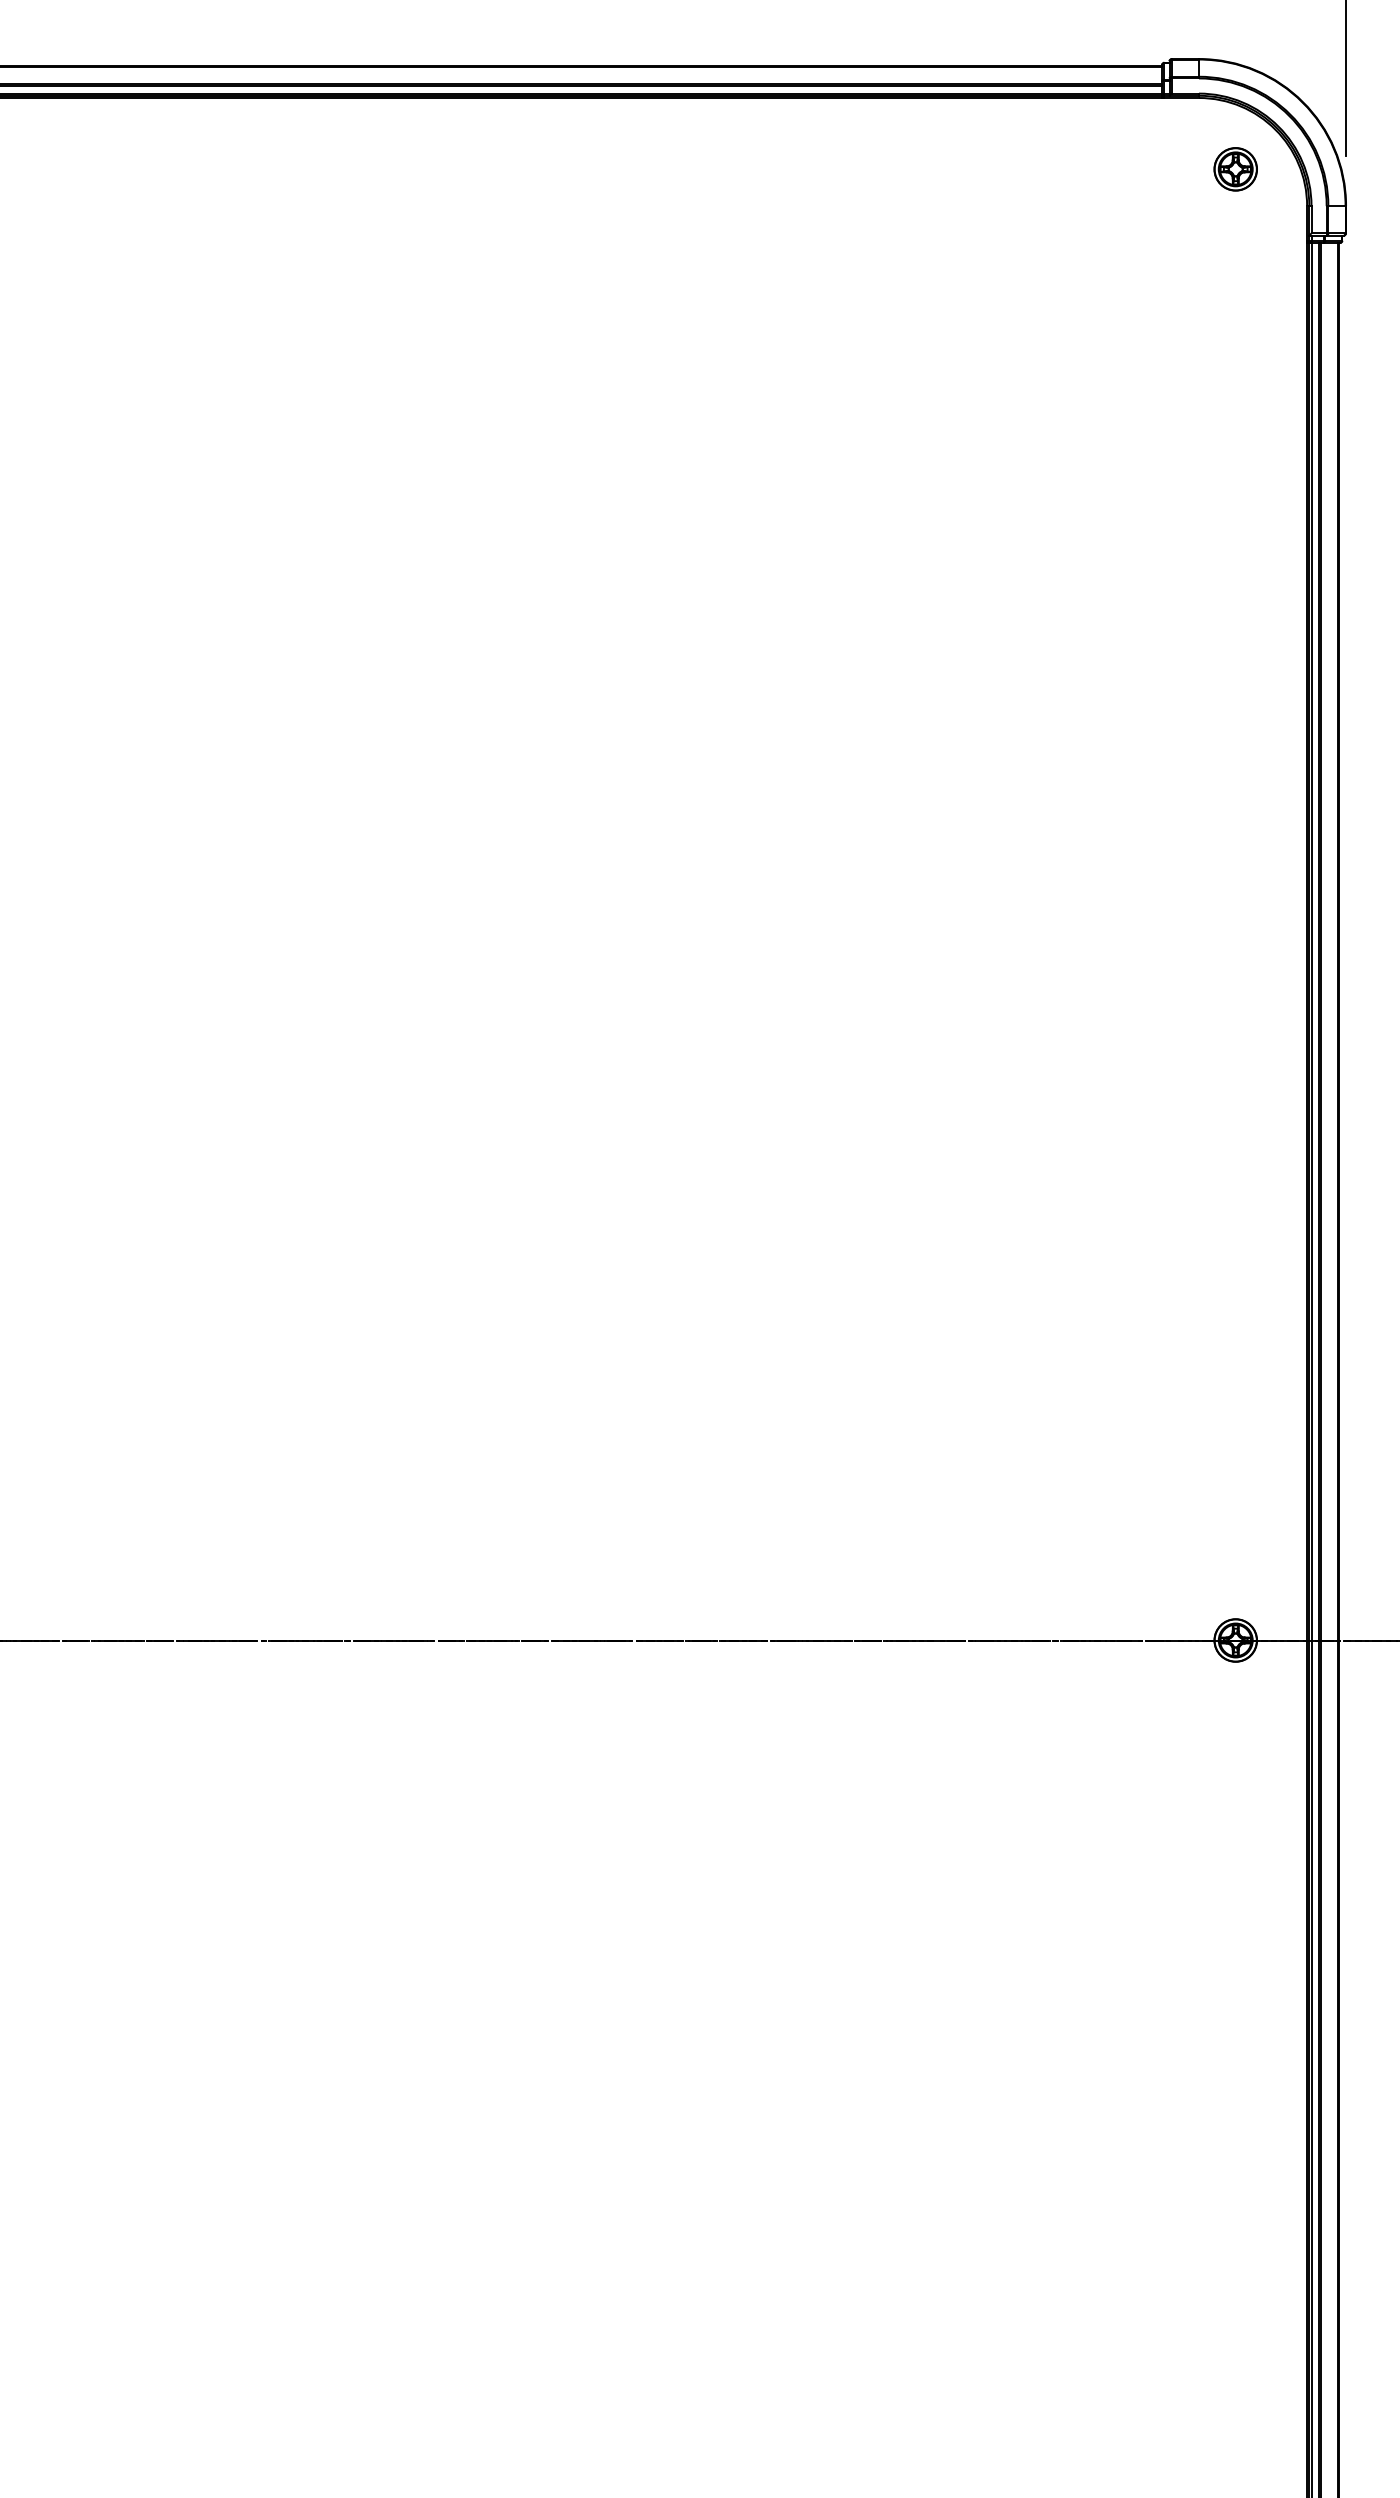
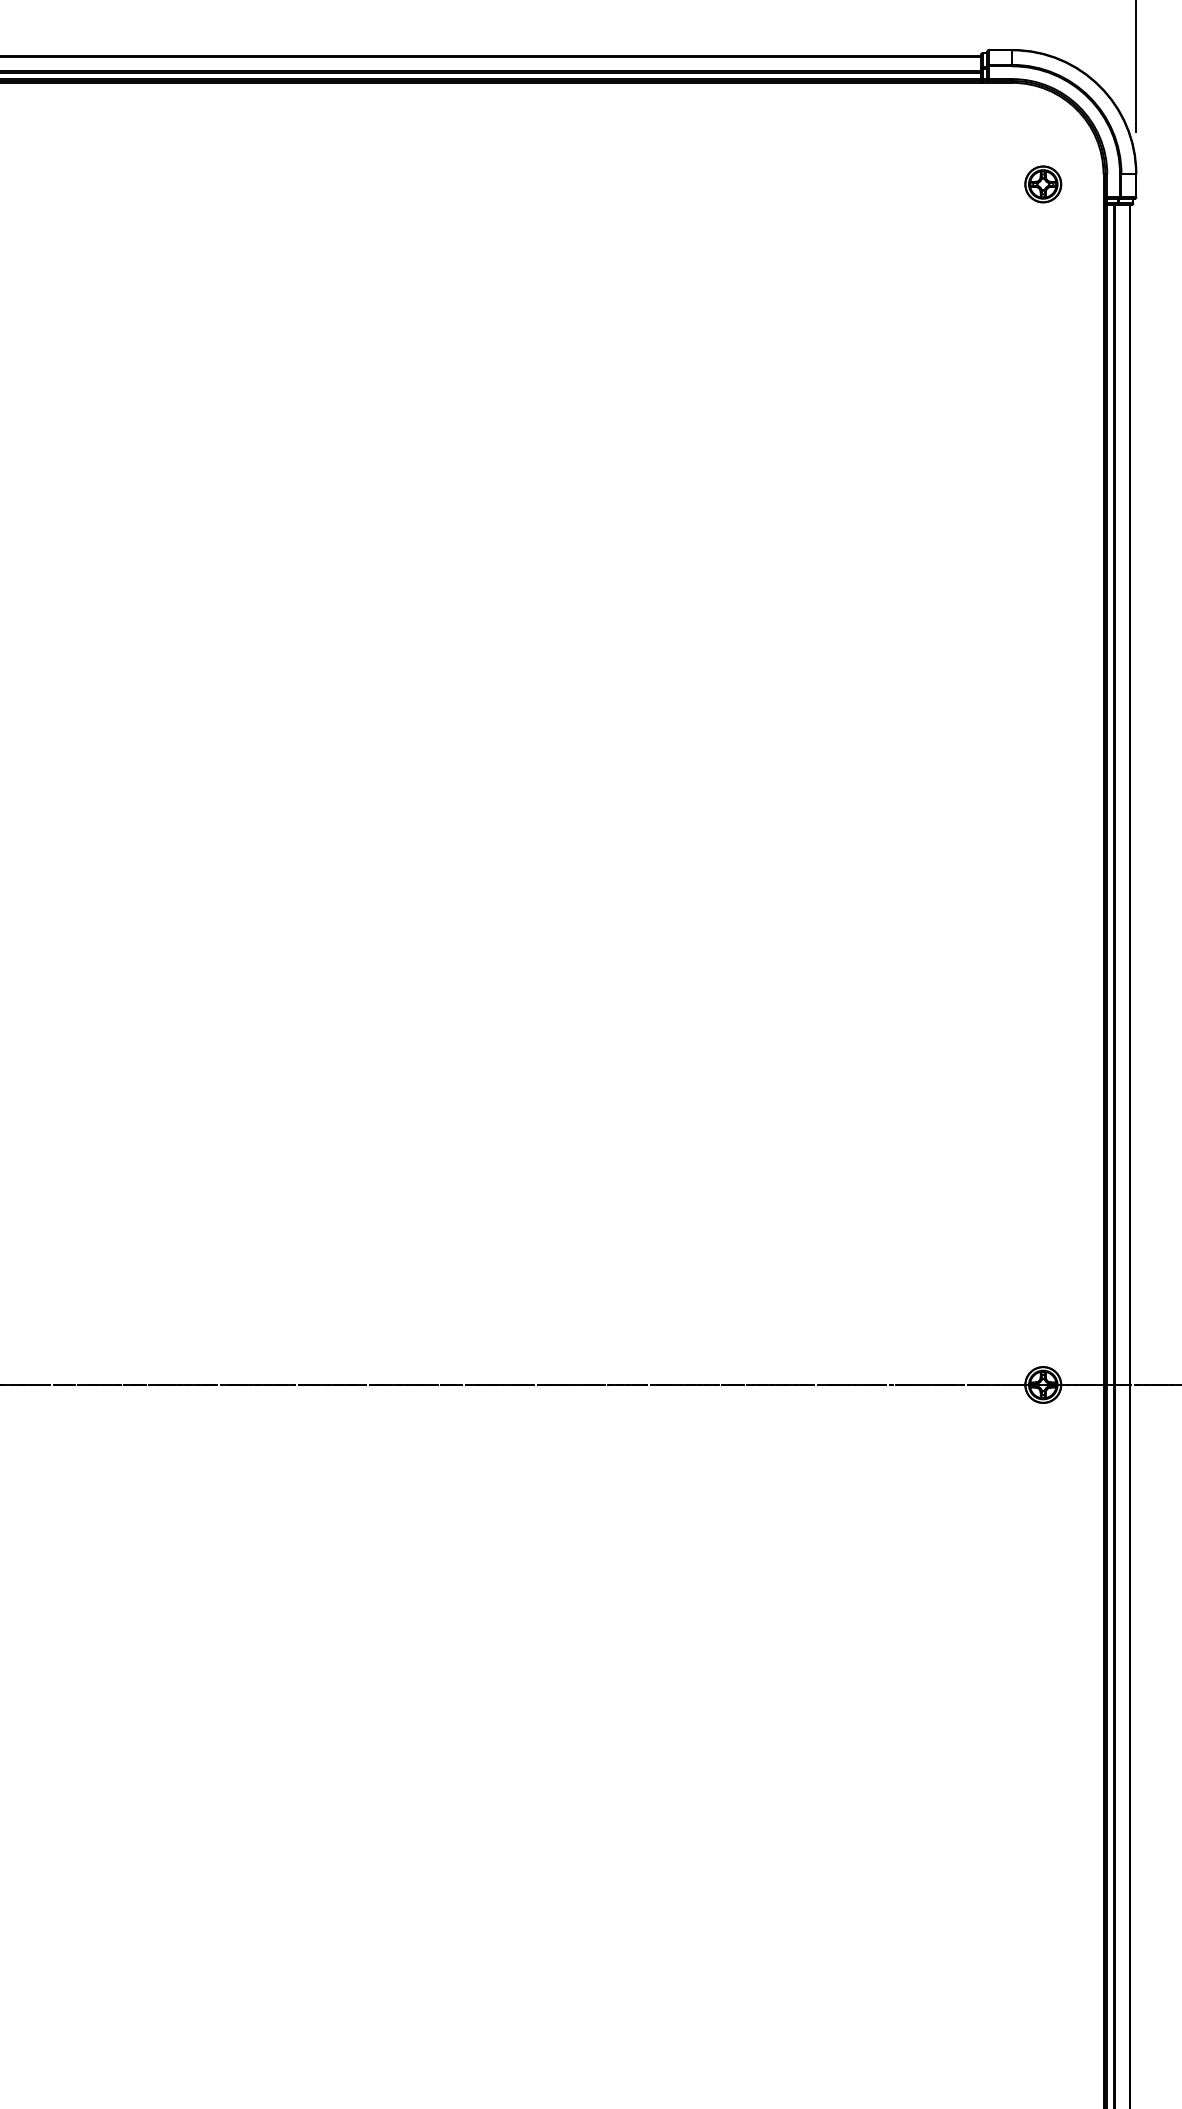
part: (1235, 169) -> (1043, 184), moved

